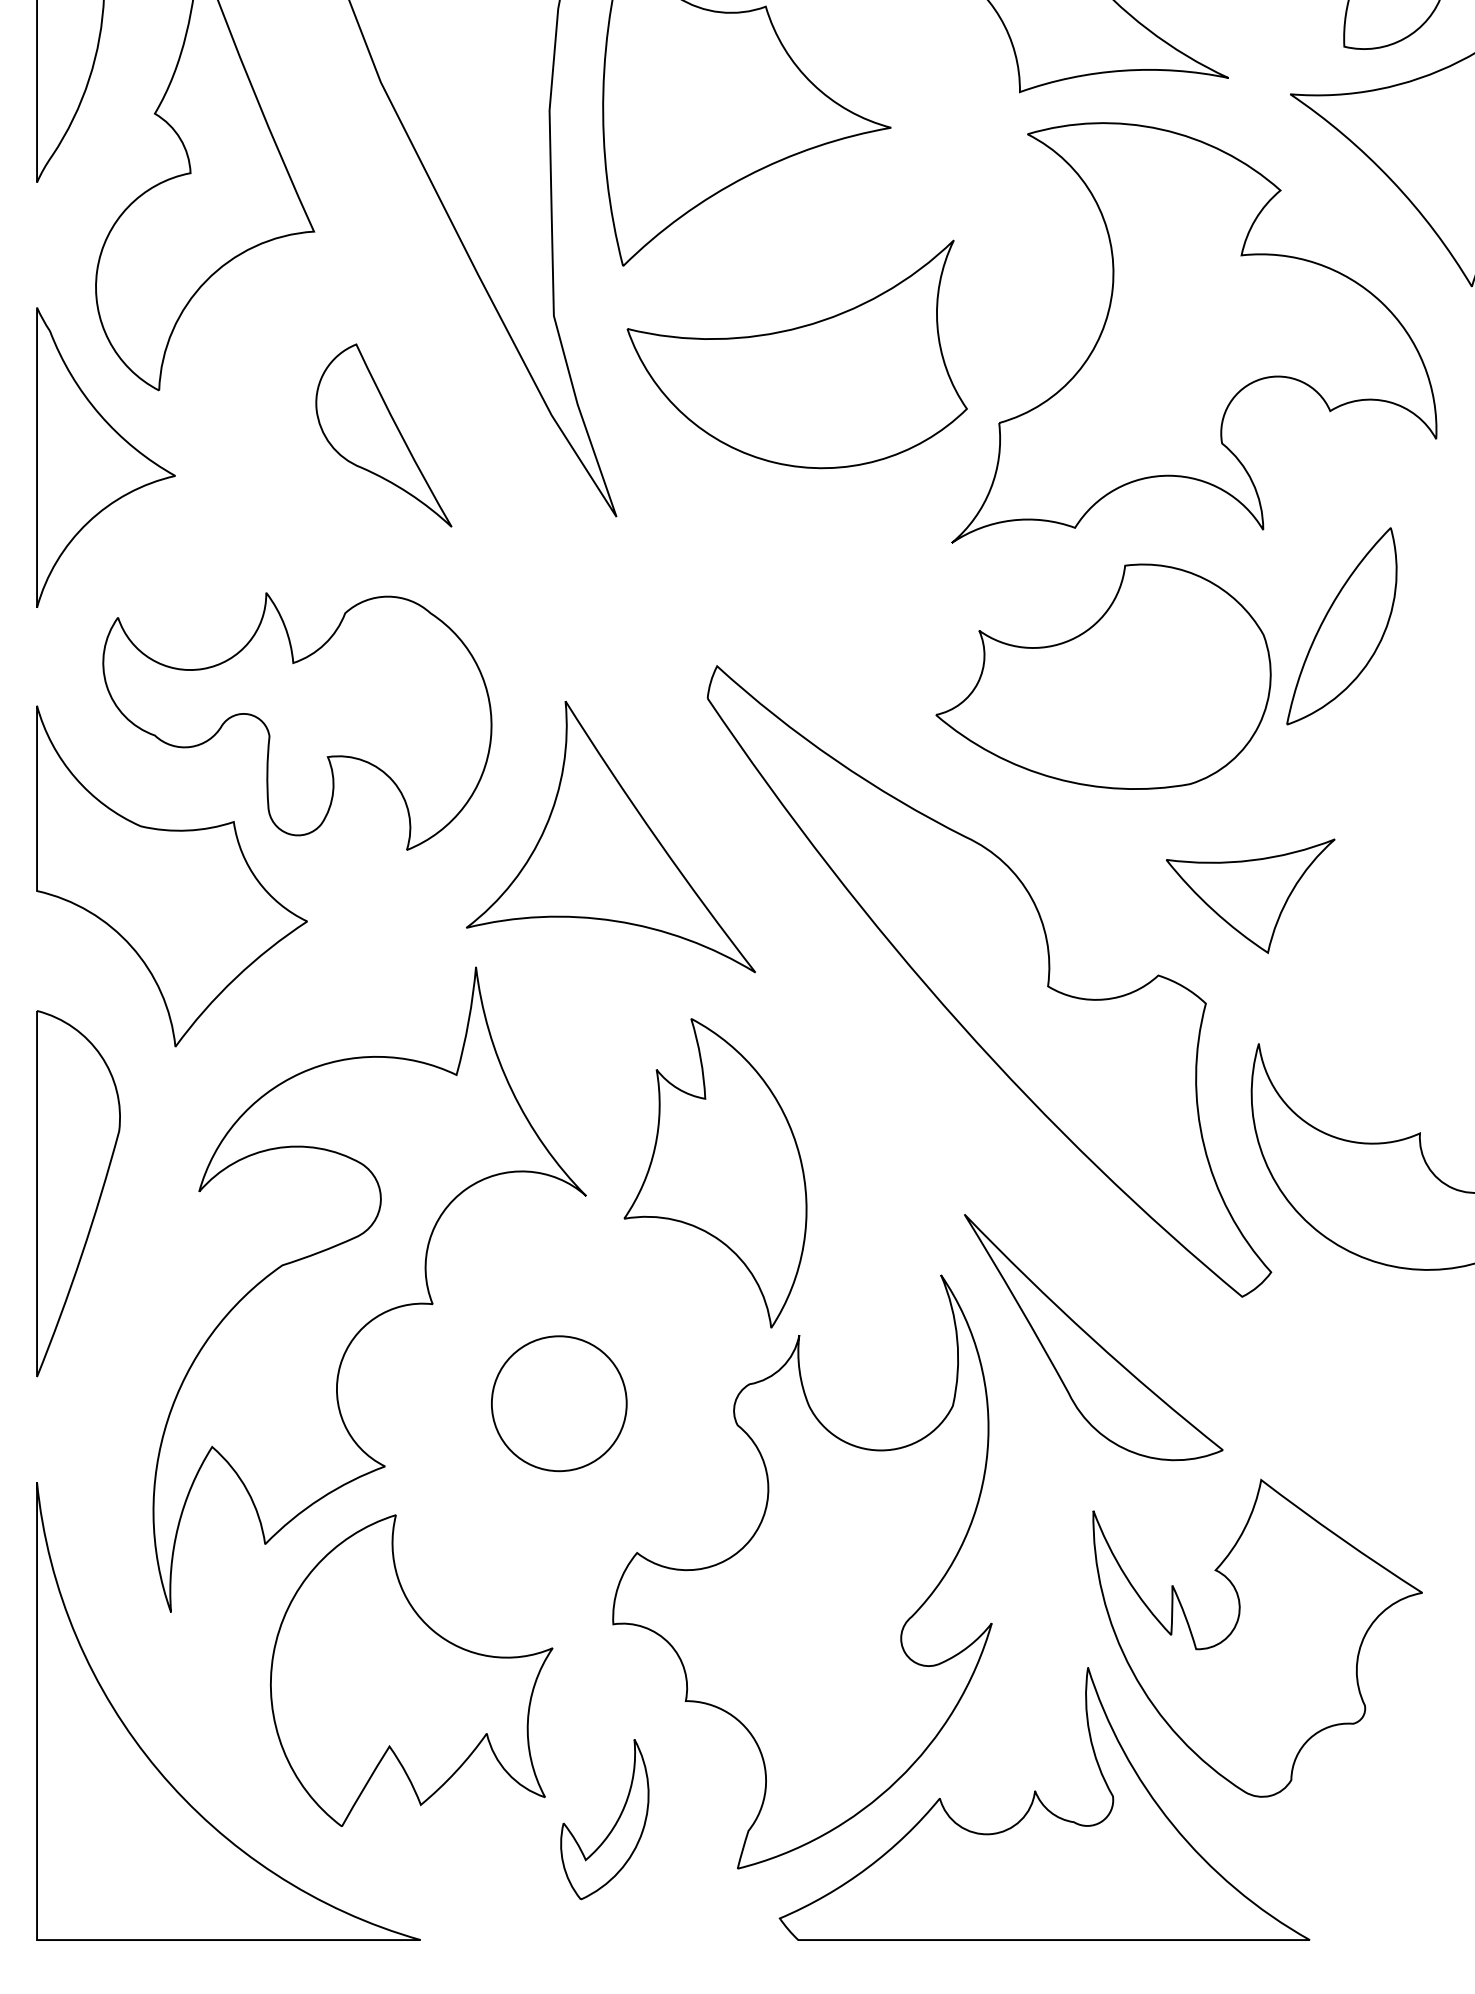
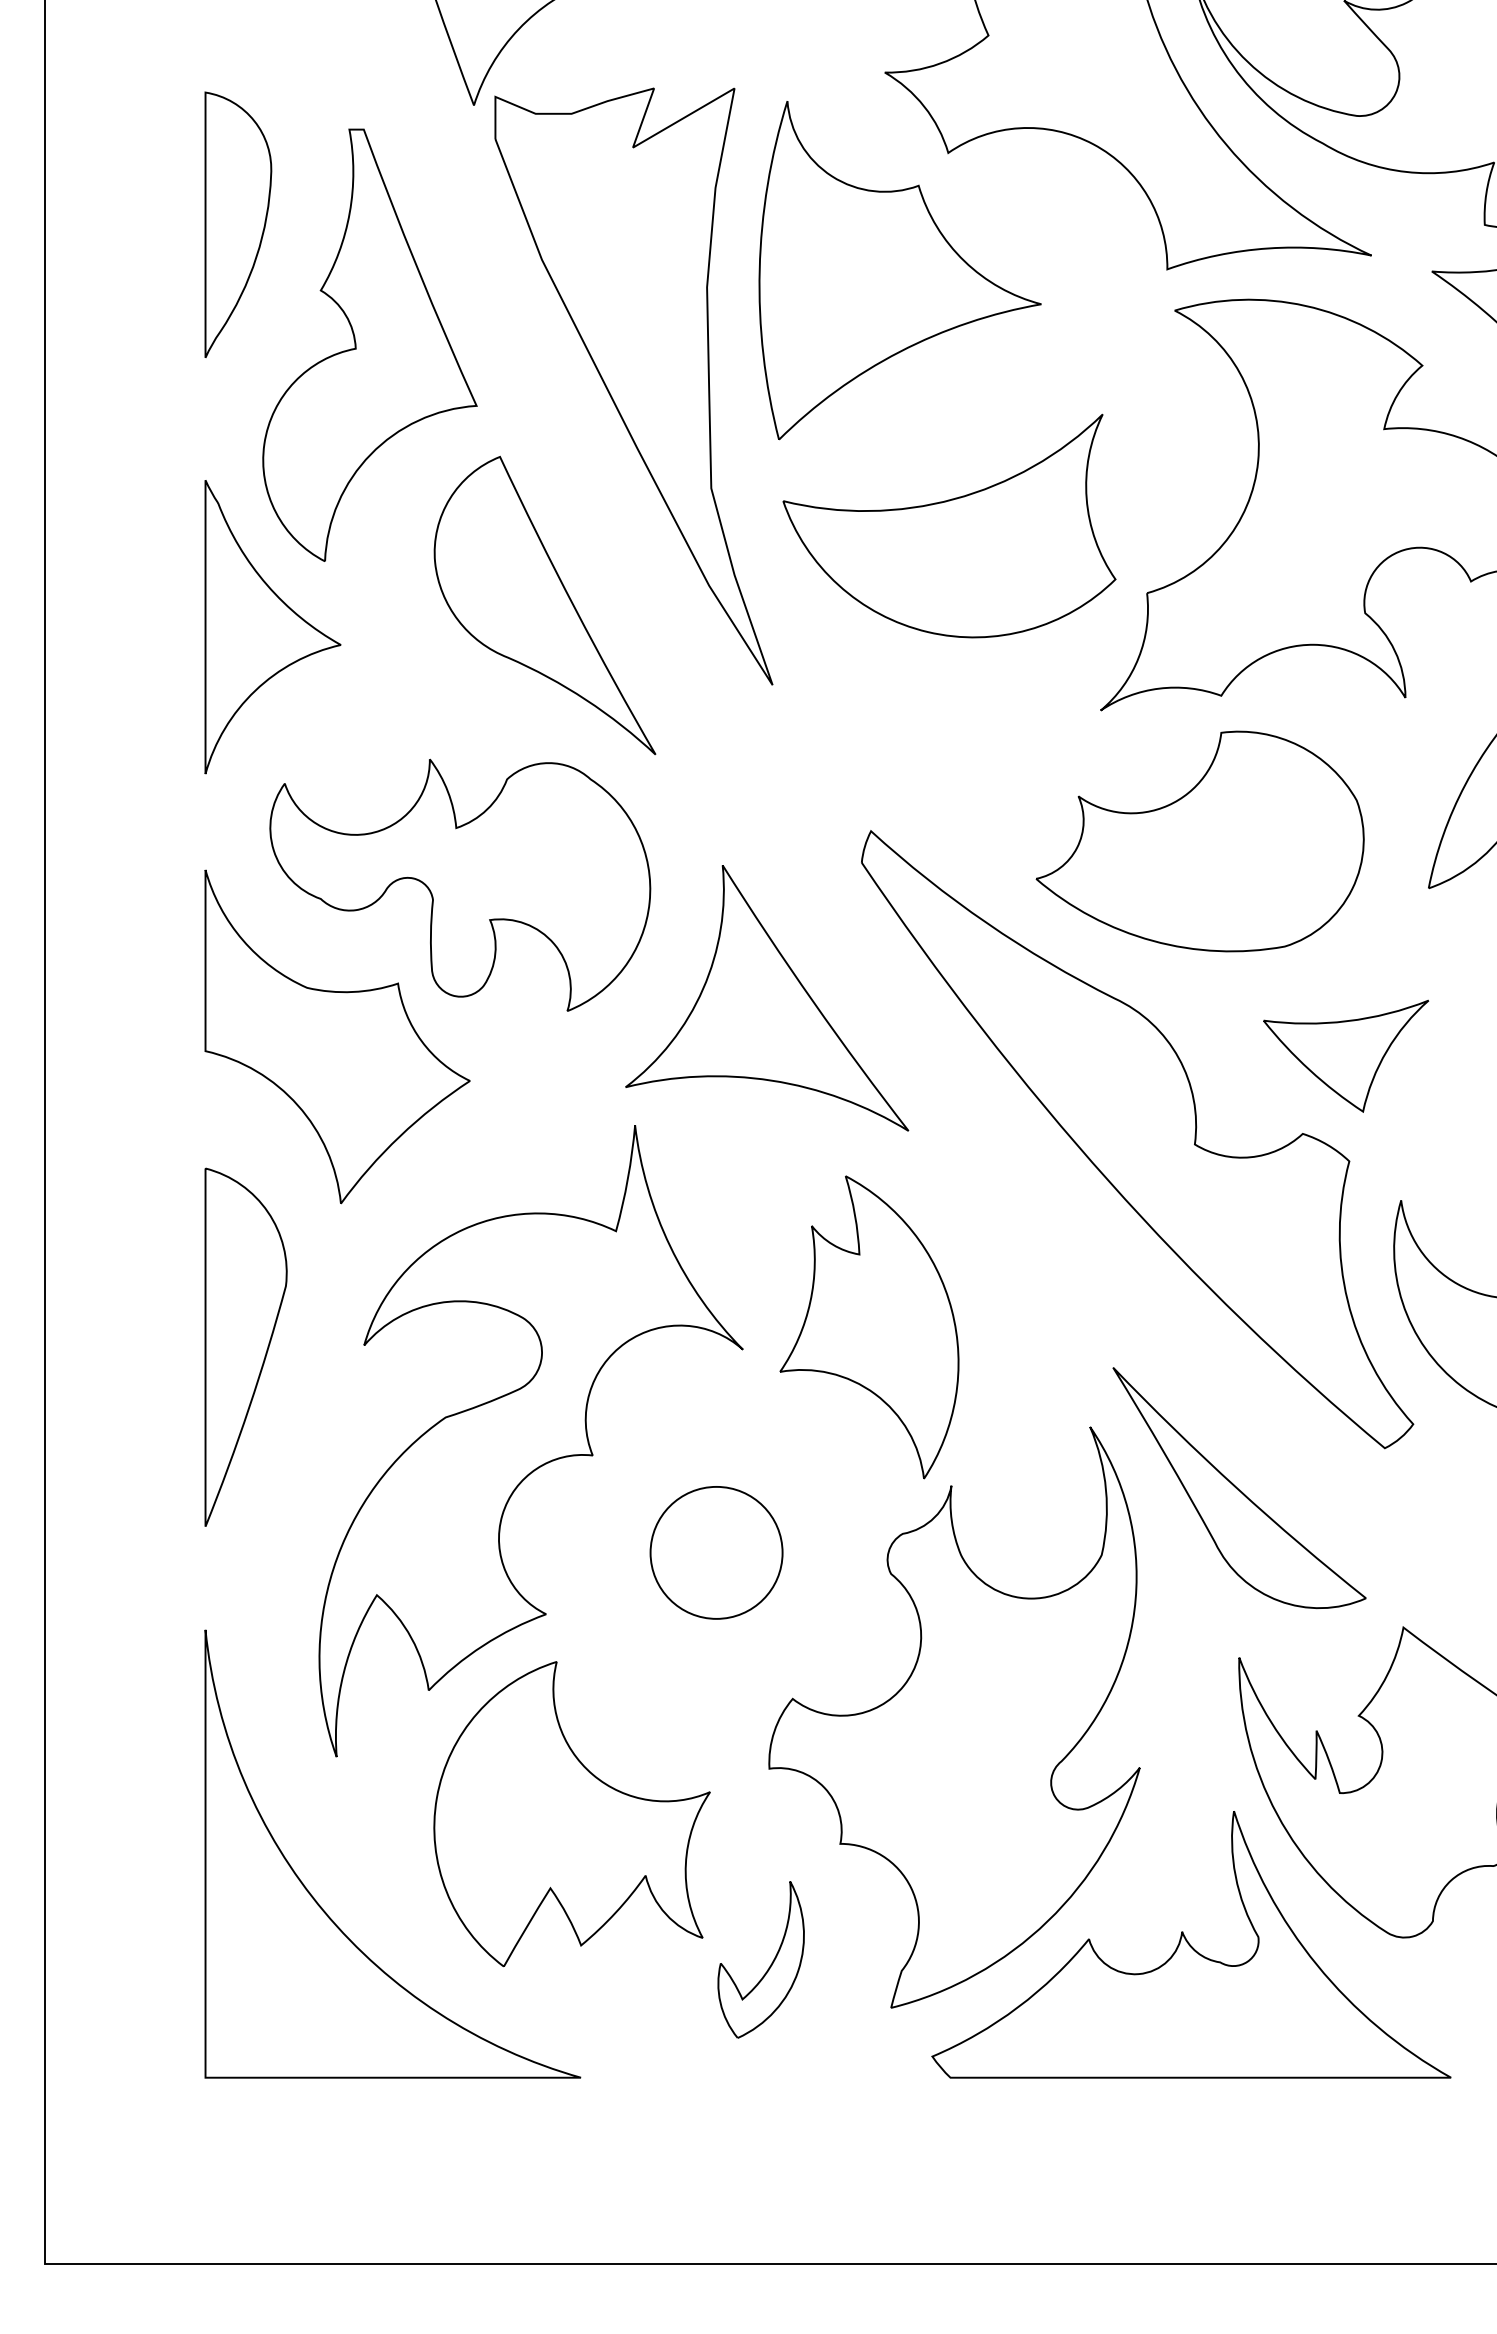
part: (383, 435) -> (544, 605), size x1.67
part: (1102, 676) -> (1199, 841), moved
part: (1251, 895) -> (1346, 1055), moved

